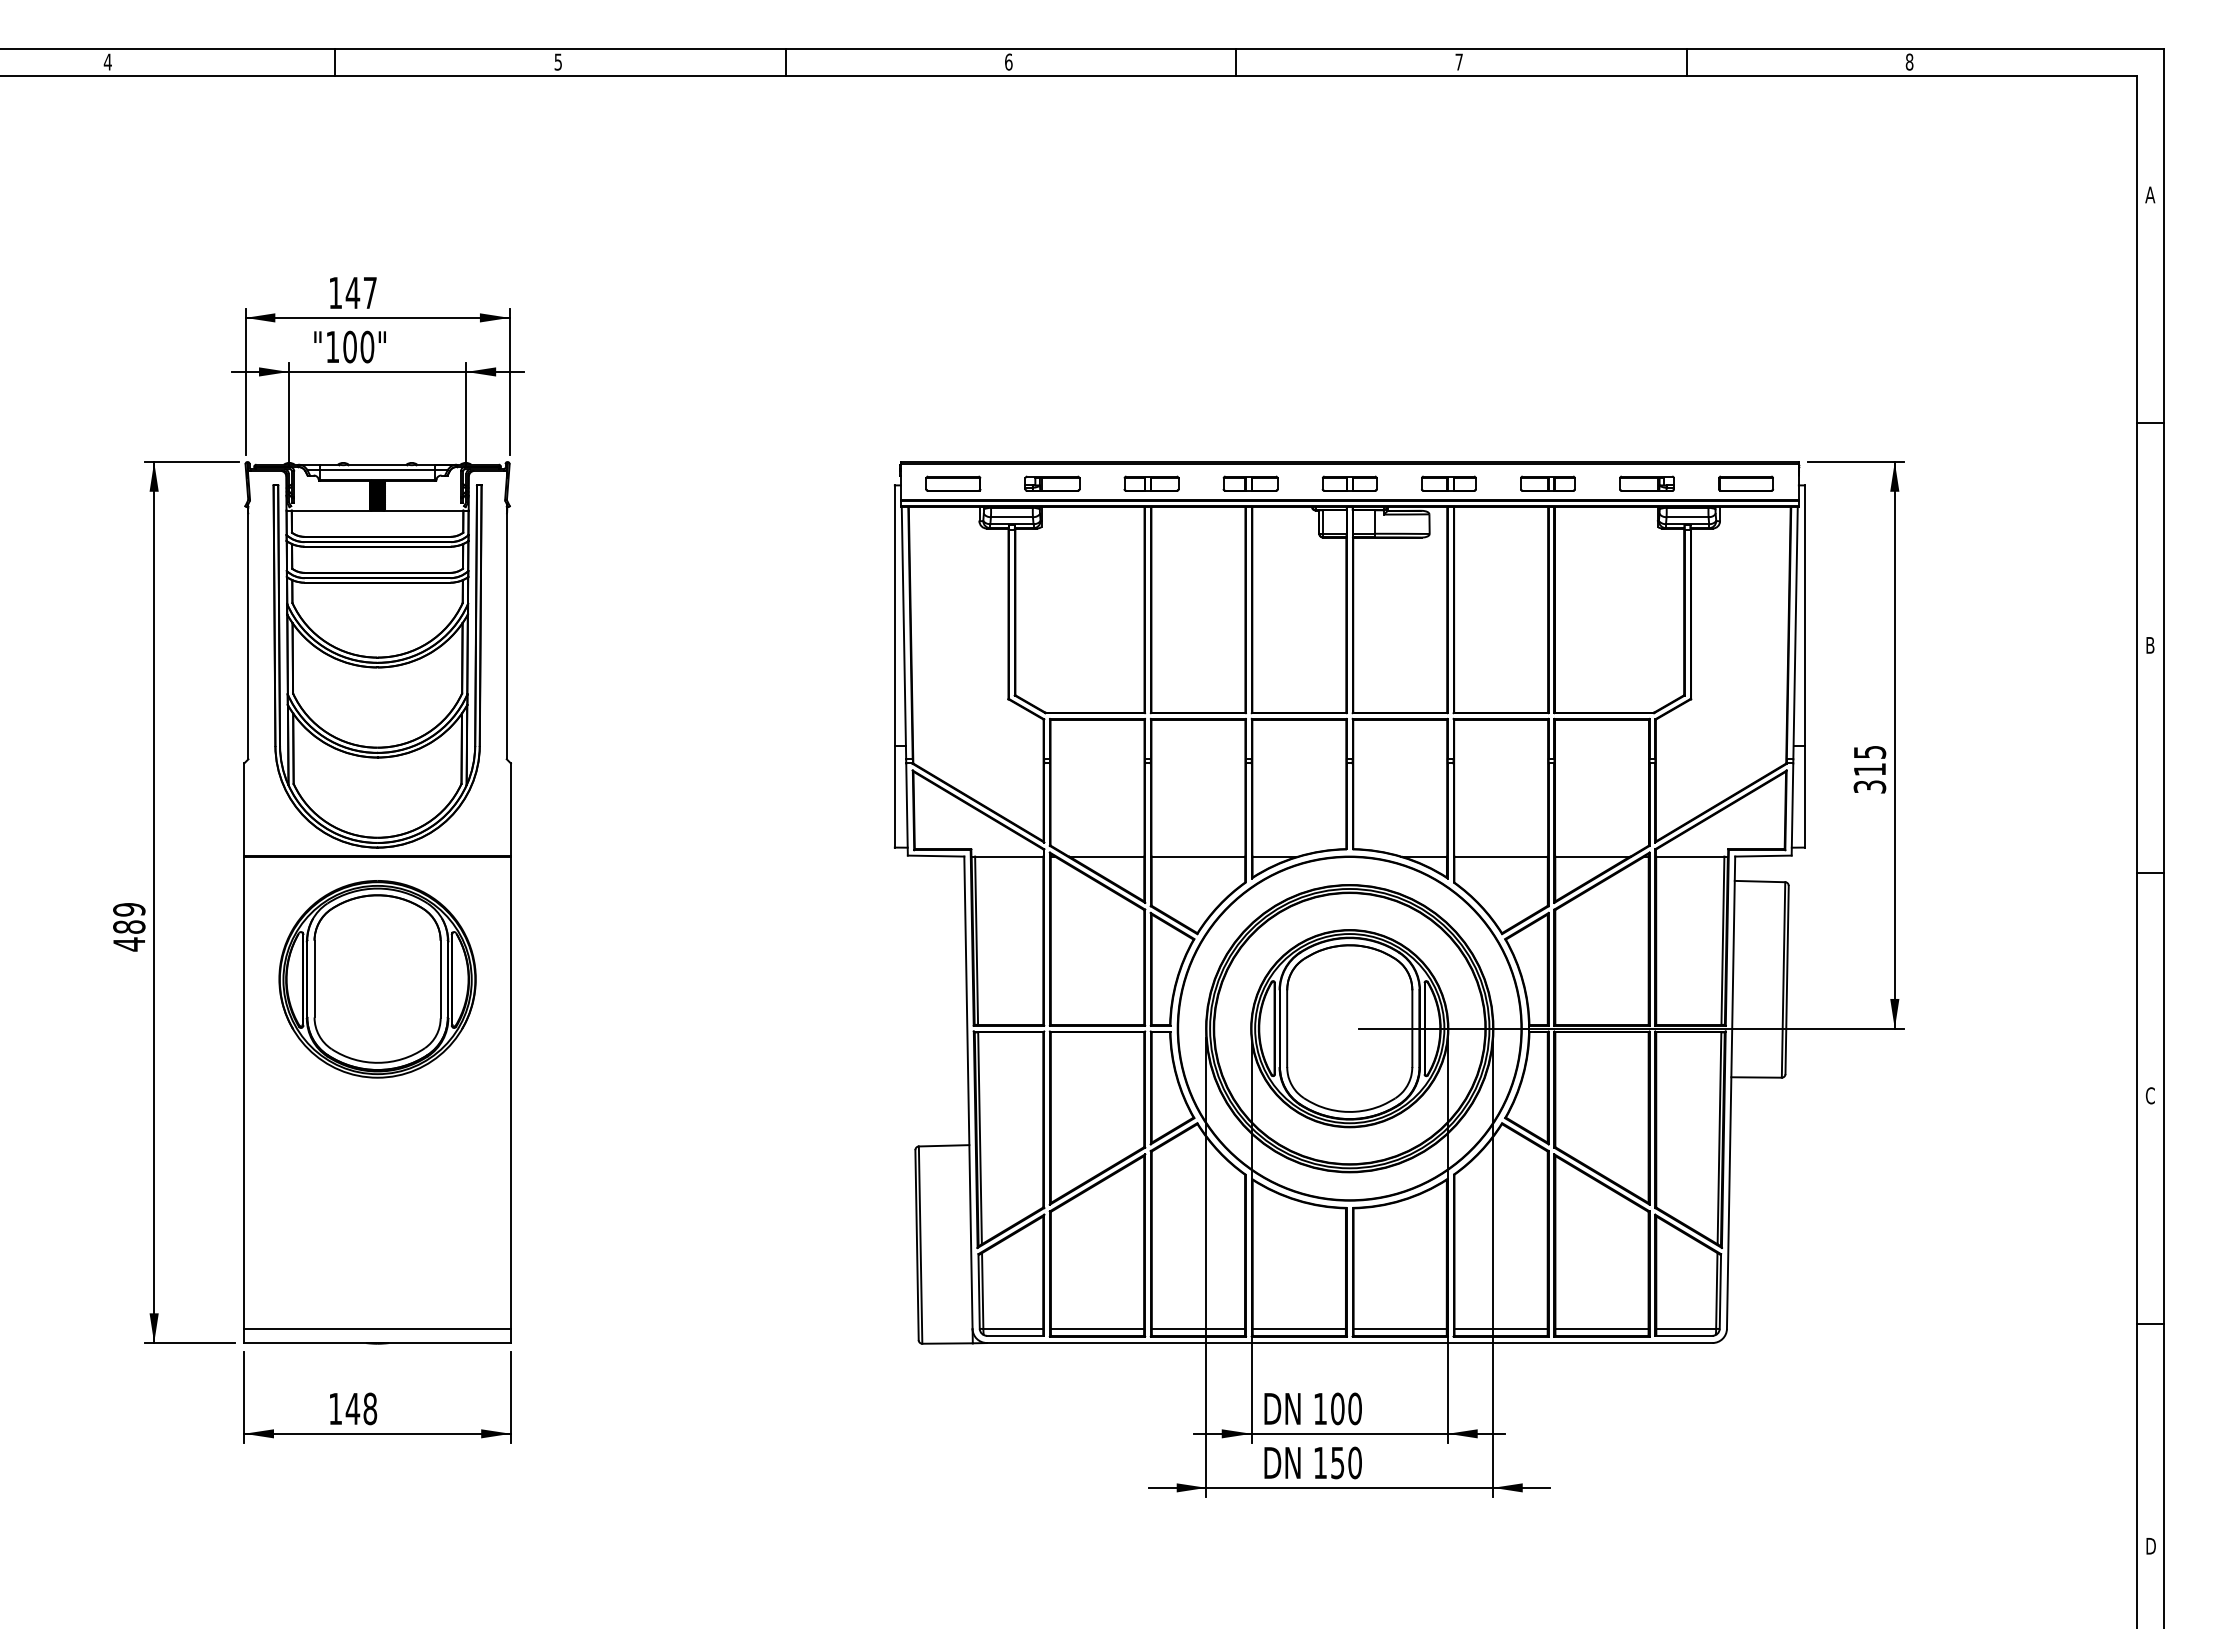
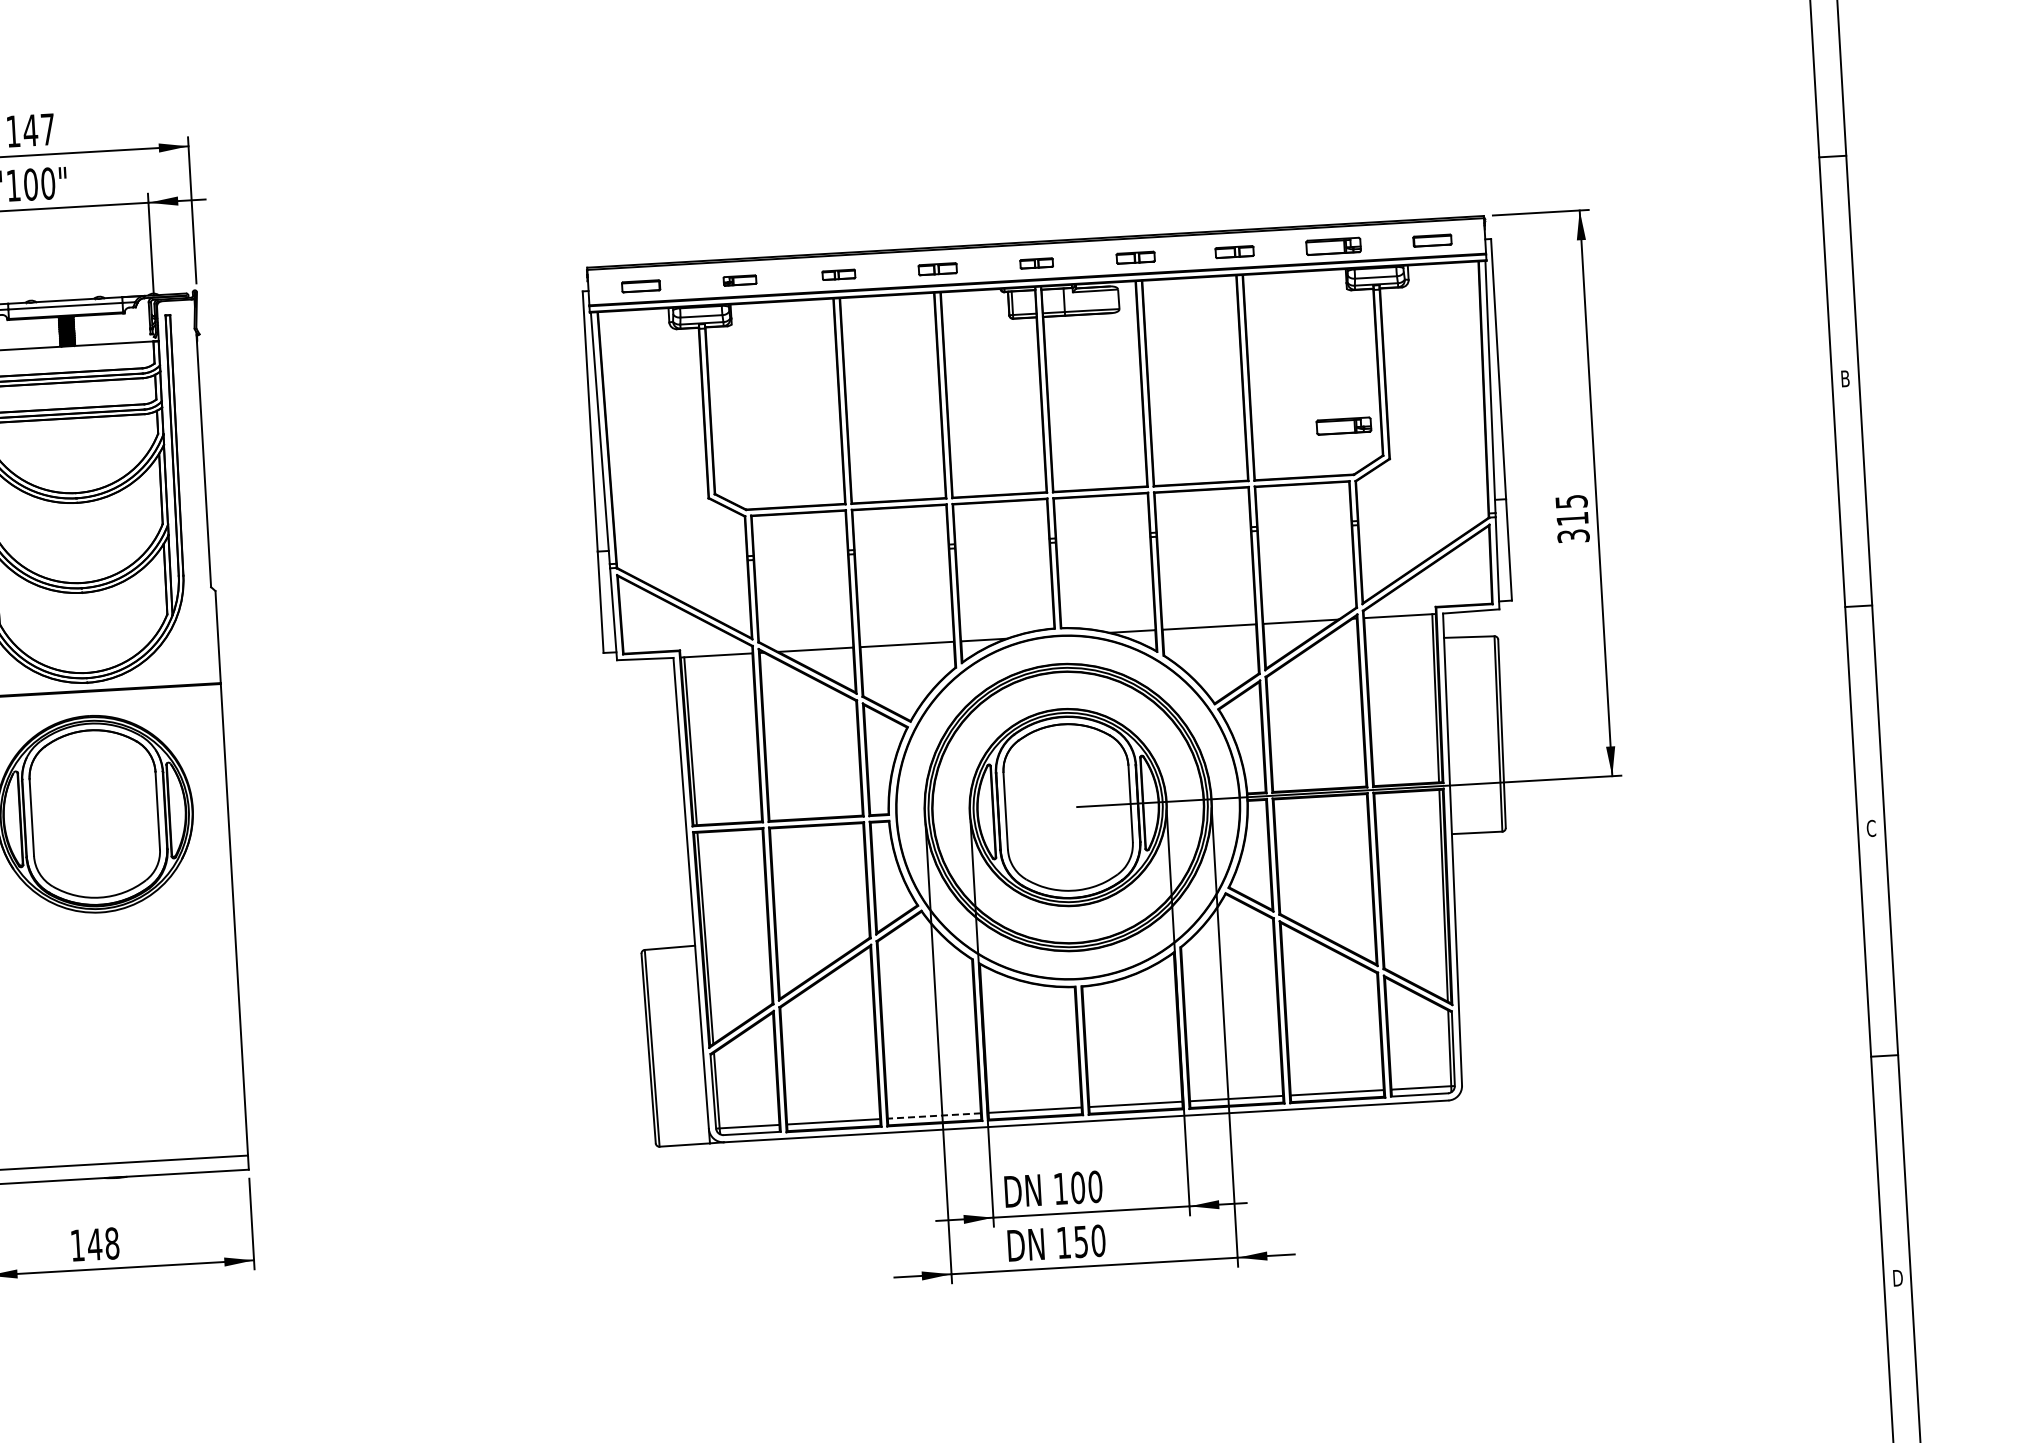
part: (953, 483) -> (641, 286), size x0.7
part: (1052, 483) -> (740, 280), size x0.6
part: (1151, 483) -> (838, 274), size x0.6
part: (1250, 483) -> (937, 269), size x0.7
part: (1349, 483) -> (1036, 263), size x0.6
part: (1448, 483) -> (1135, 257), size x0.7
part: (1547, 483) -> (1234, 251), size x0.7
part: (1745, 483) -> (1431, 240), size x0.7
part: (1646, 663) -> (1343, 425), added
line: (1198, 1328) -> (934, 1115), solid -> dashed

